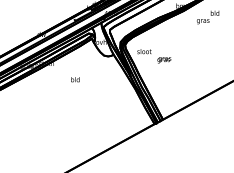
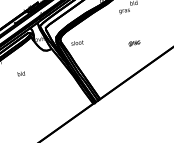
text: (164, 60) -> (134, 43), moved

